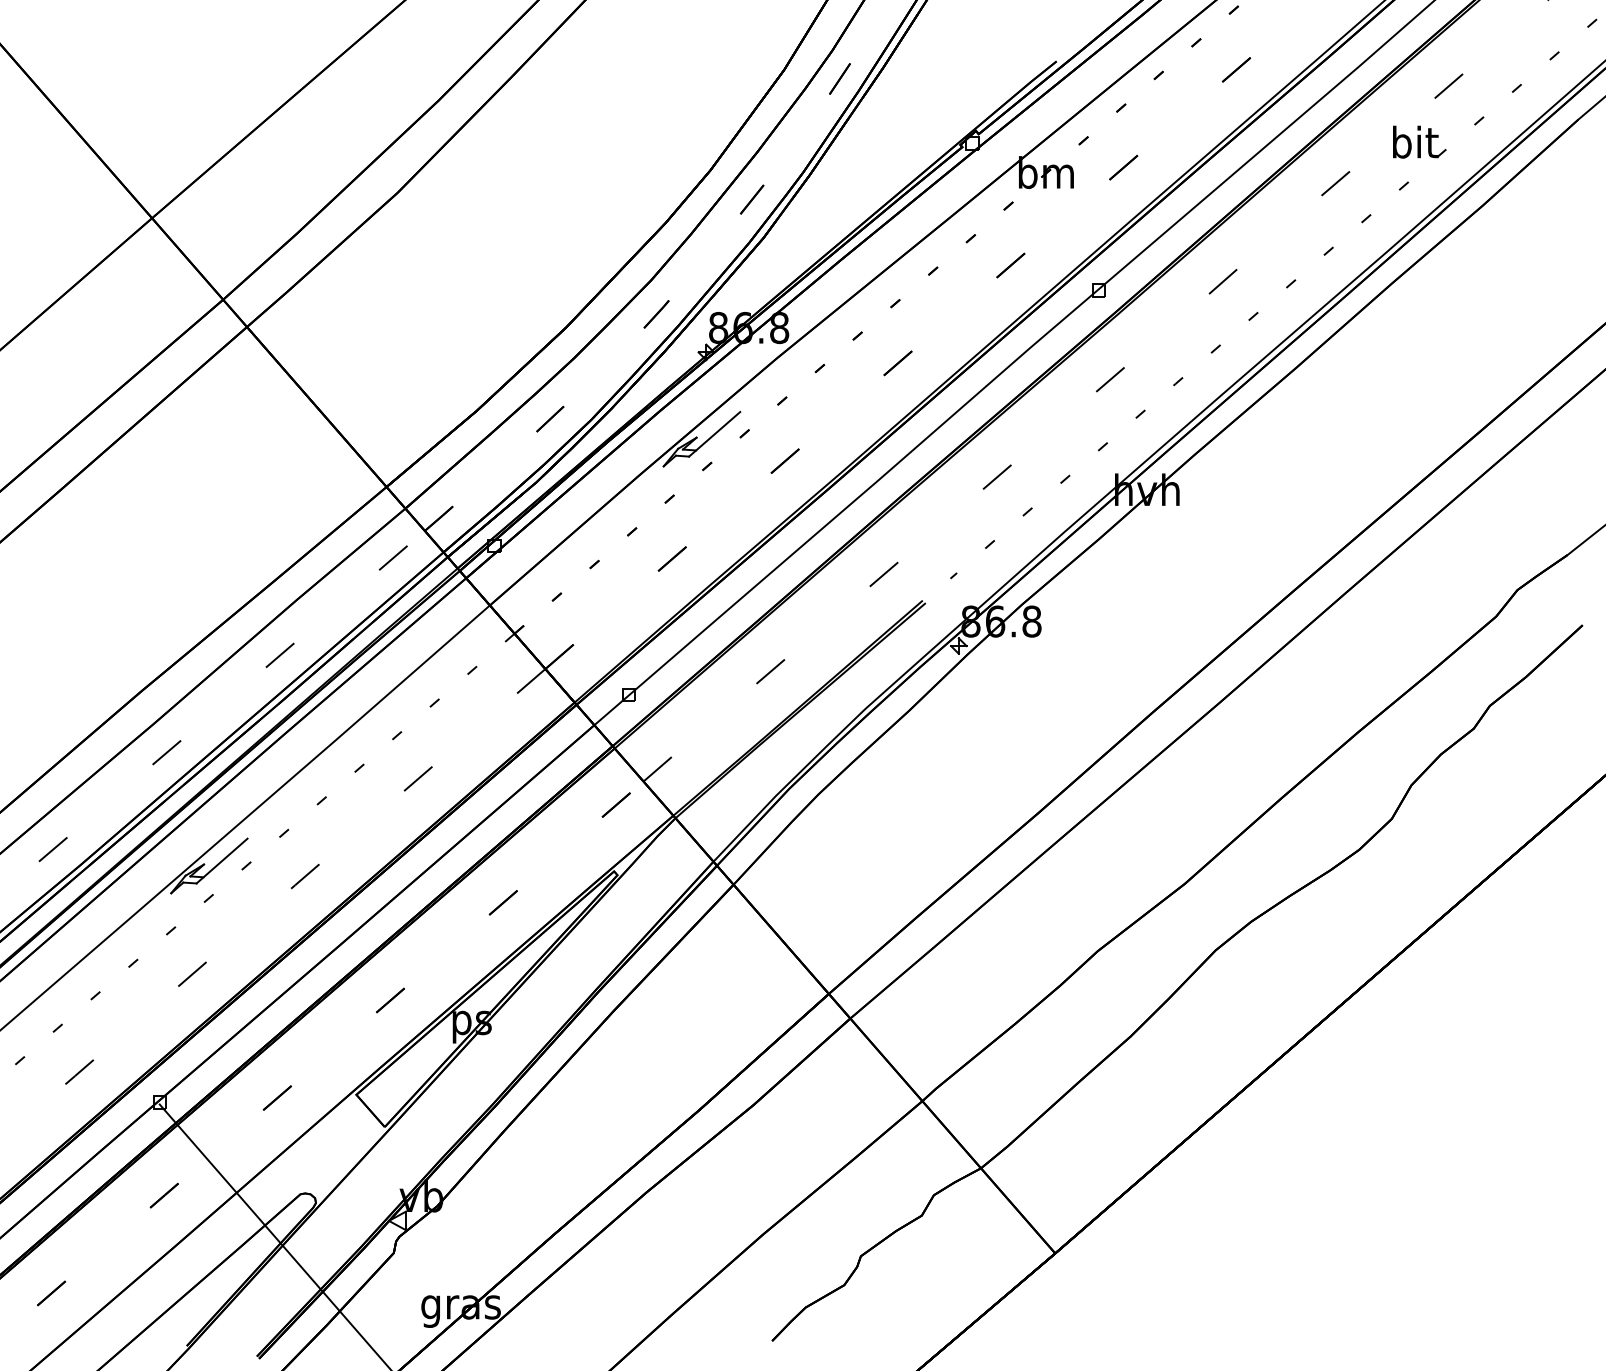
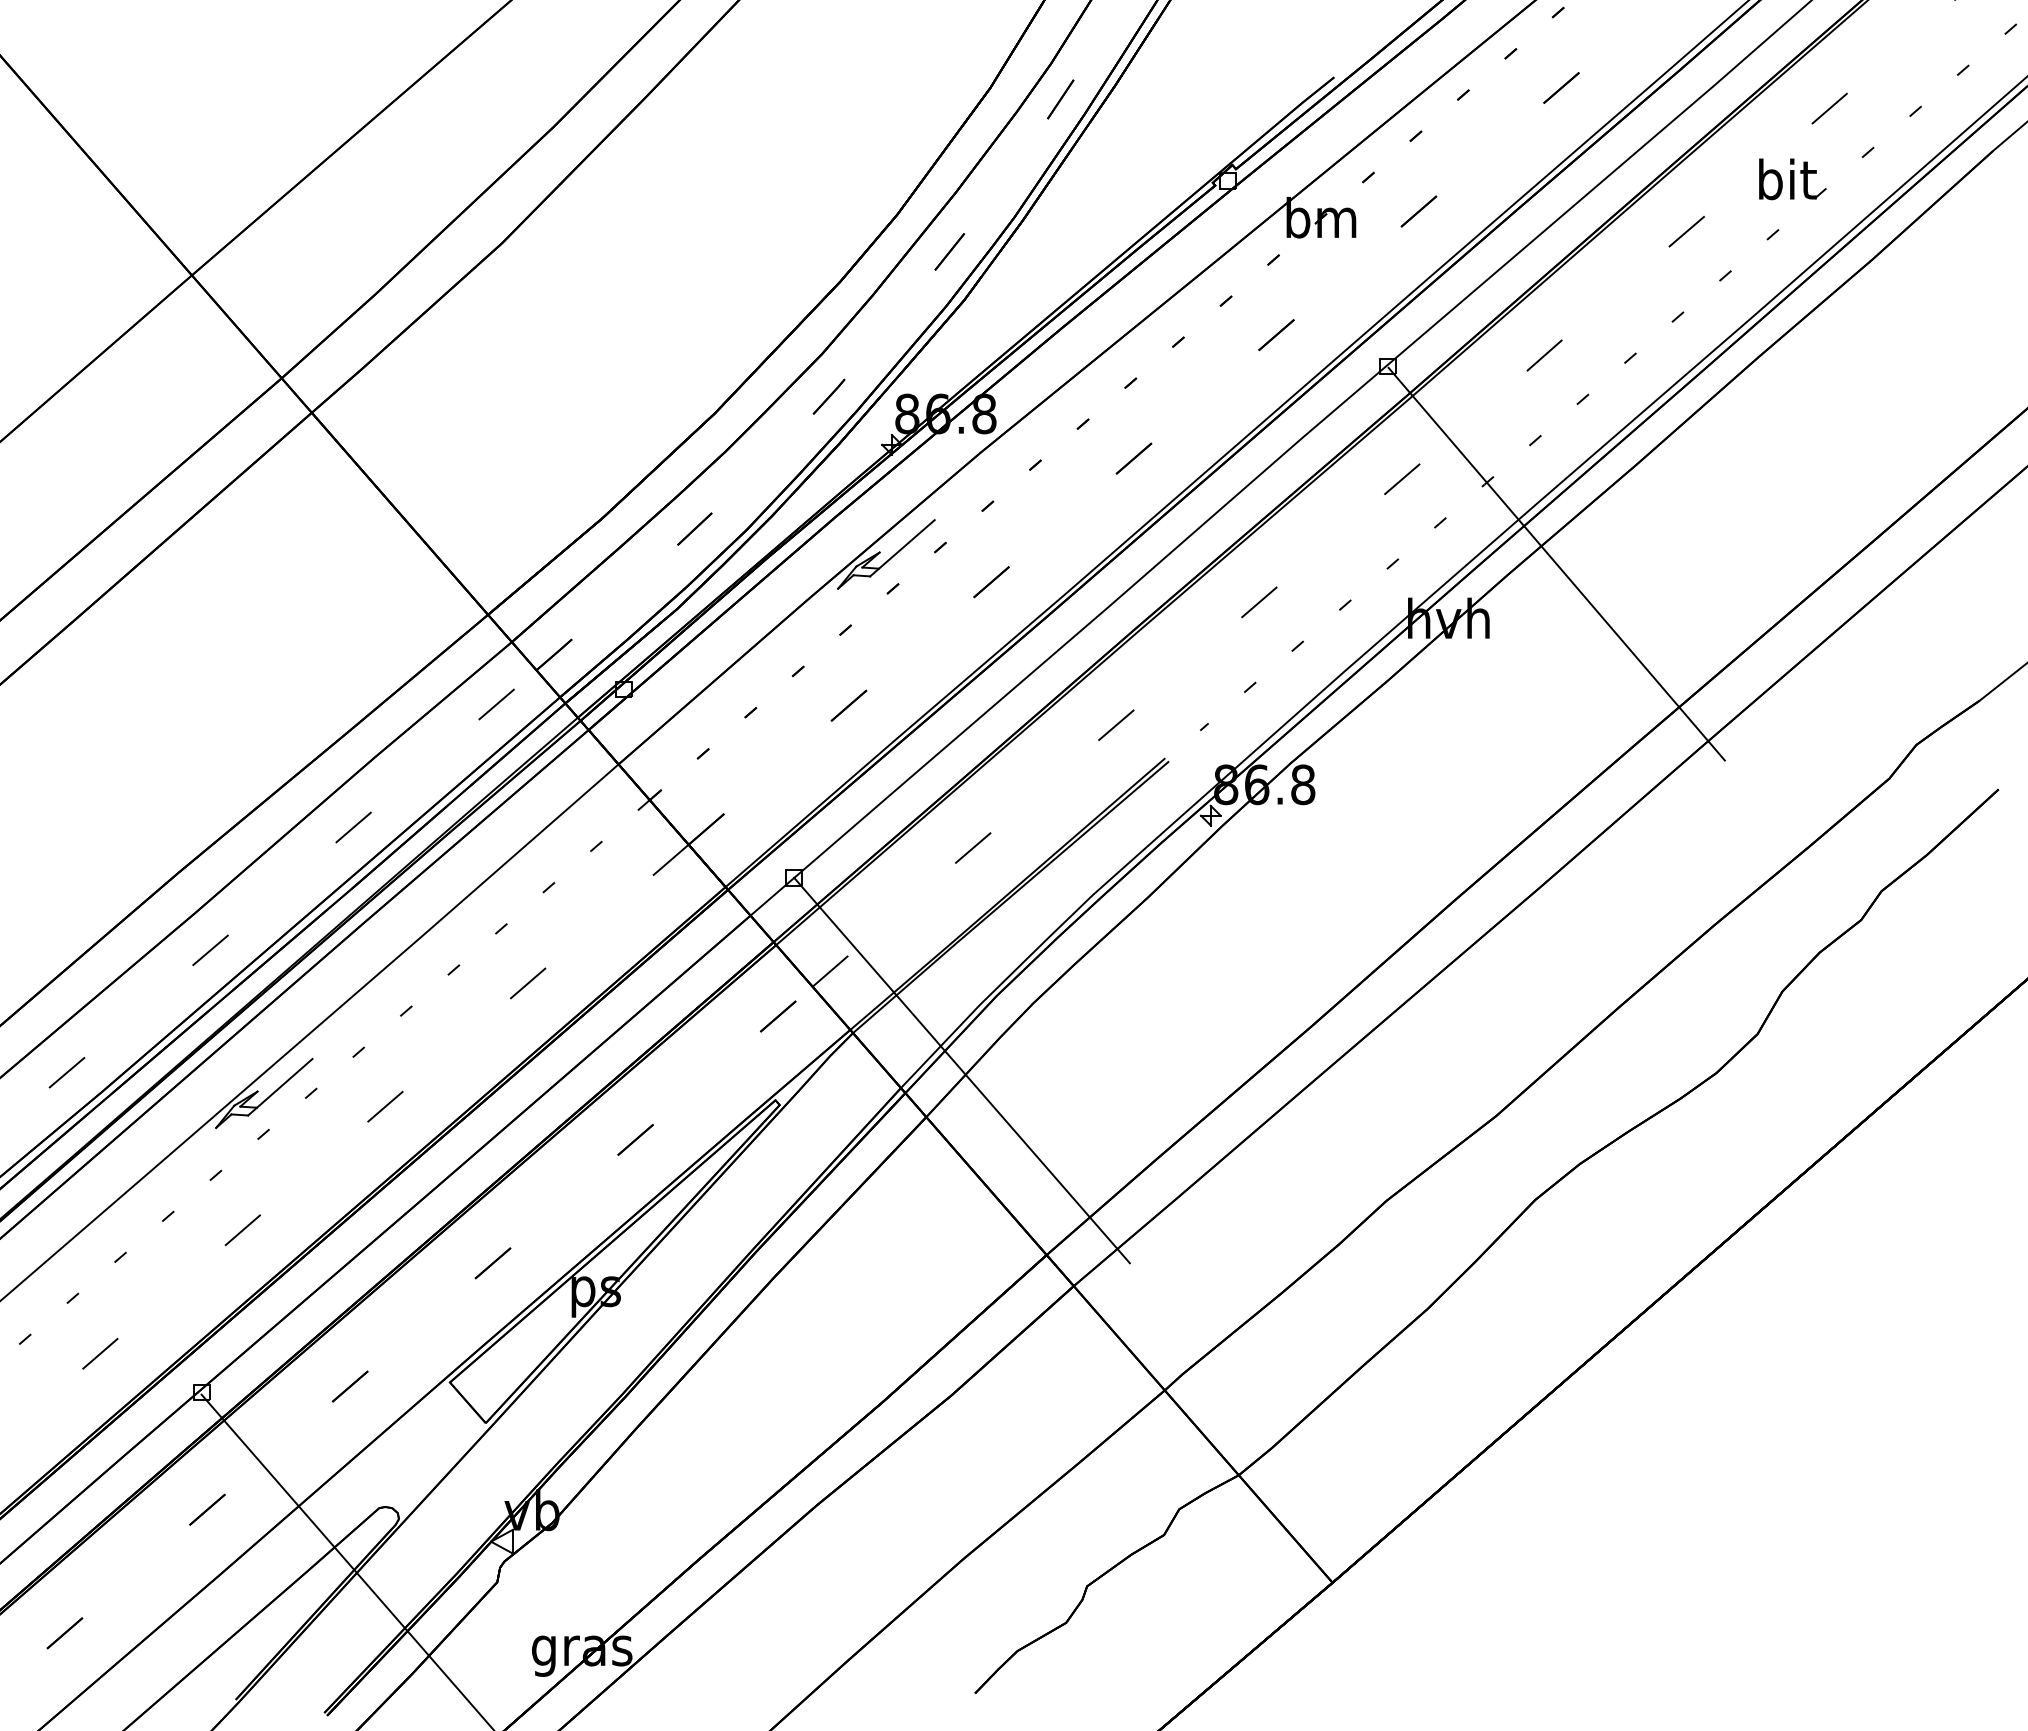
line: (1232, 446) -> (1556, 563), added
line: (761, 847) -> (961, 1070), added

